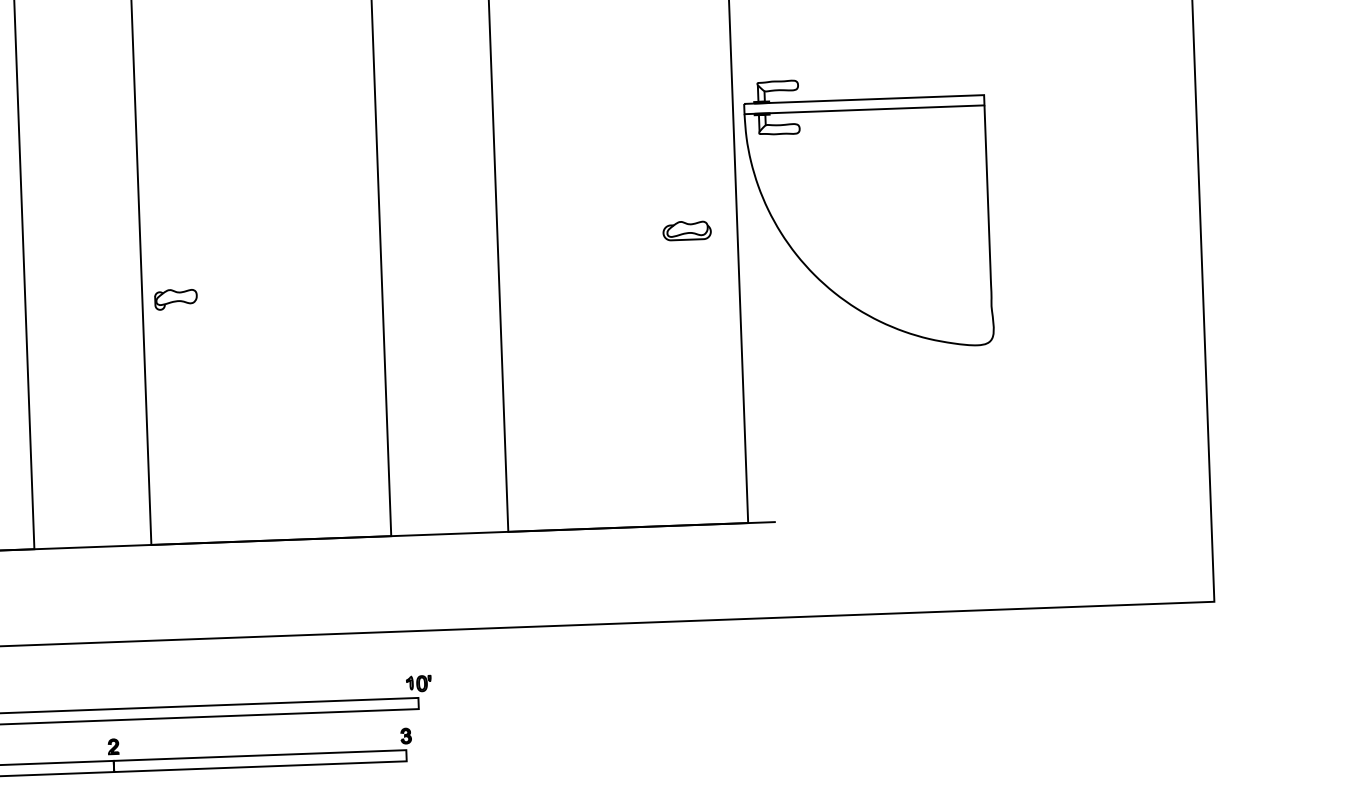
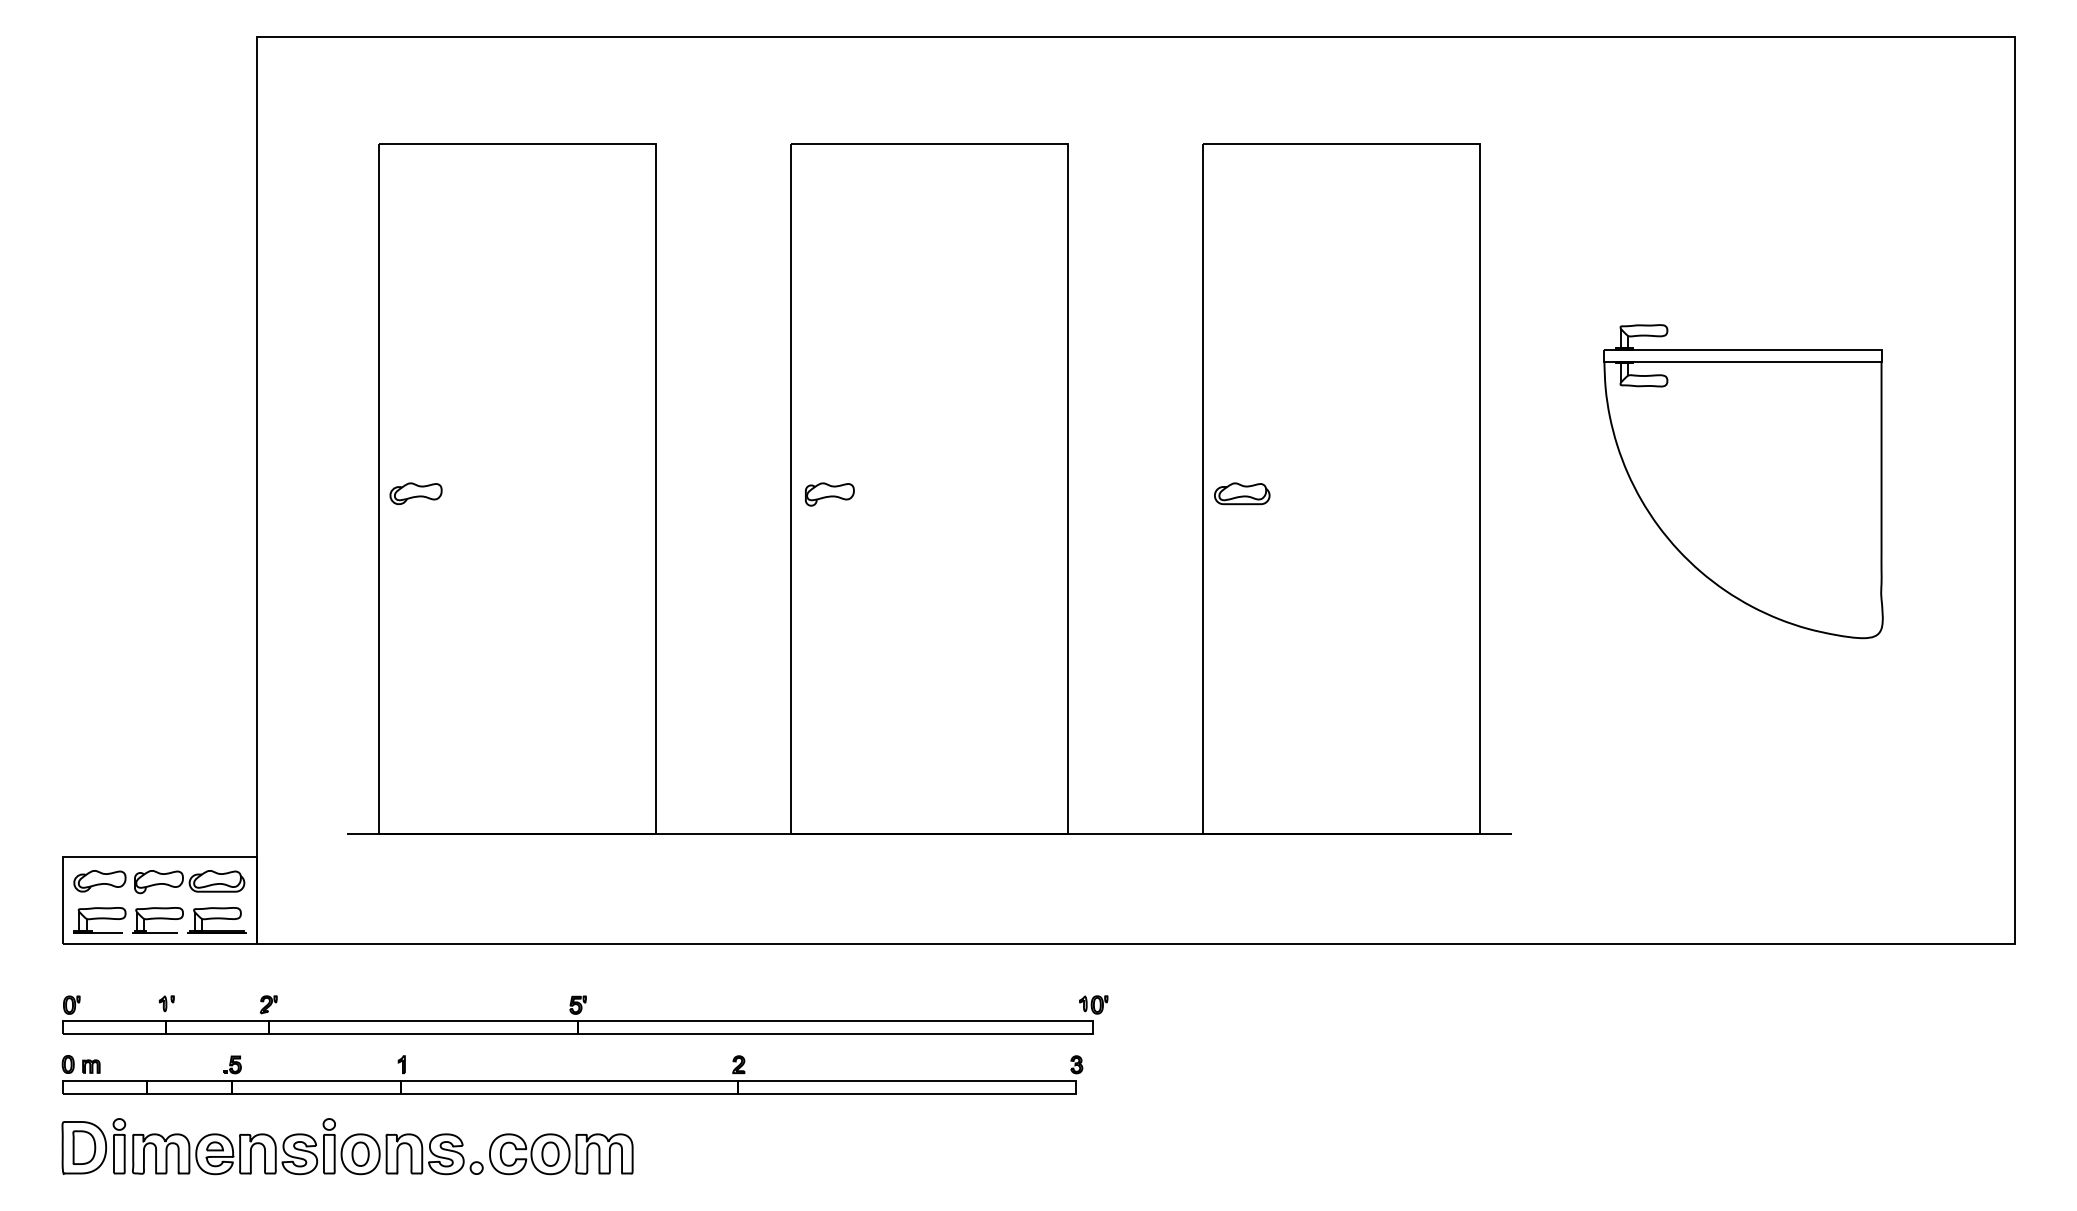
part: (868, 213) -> (1743, 481), moved
part: (687, 230) -> (1242, 493), moved
part: (175, 299) -> (829, 494), moved

